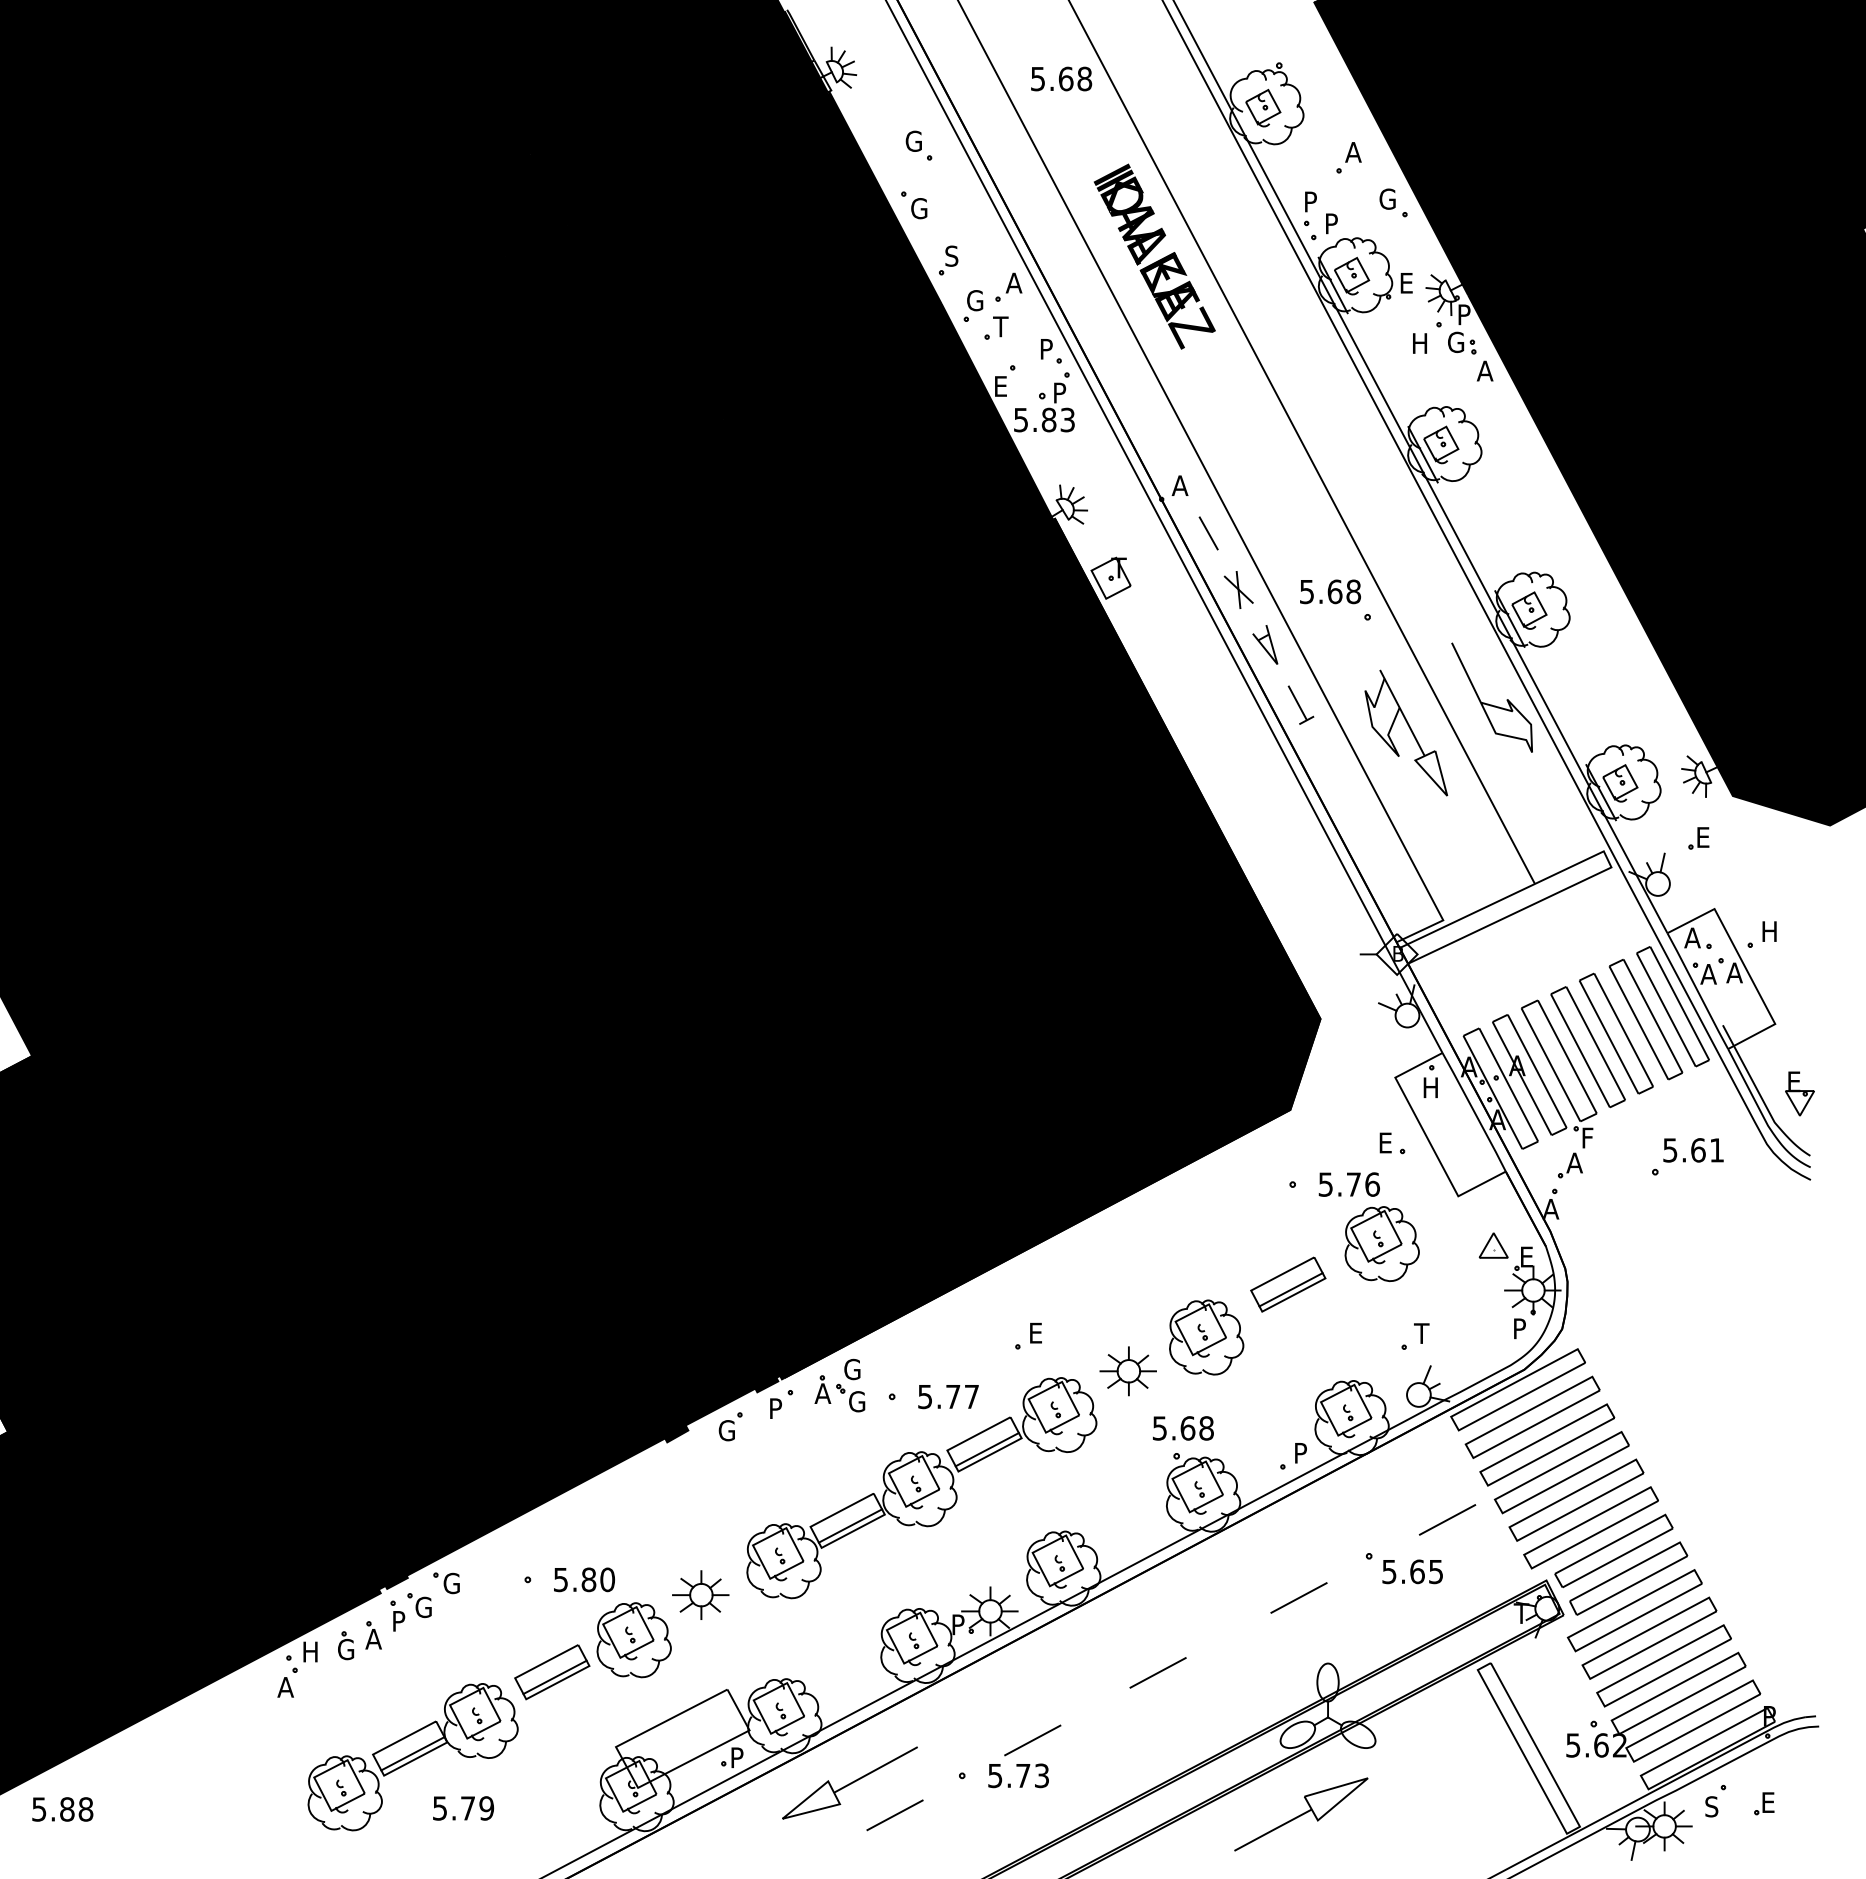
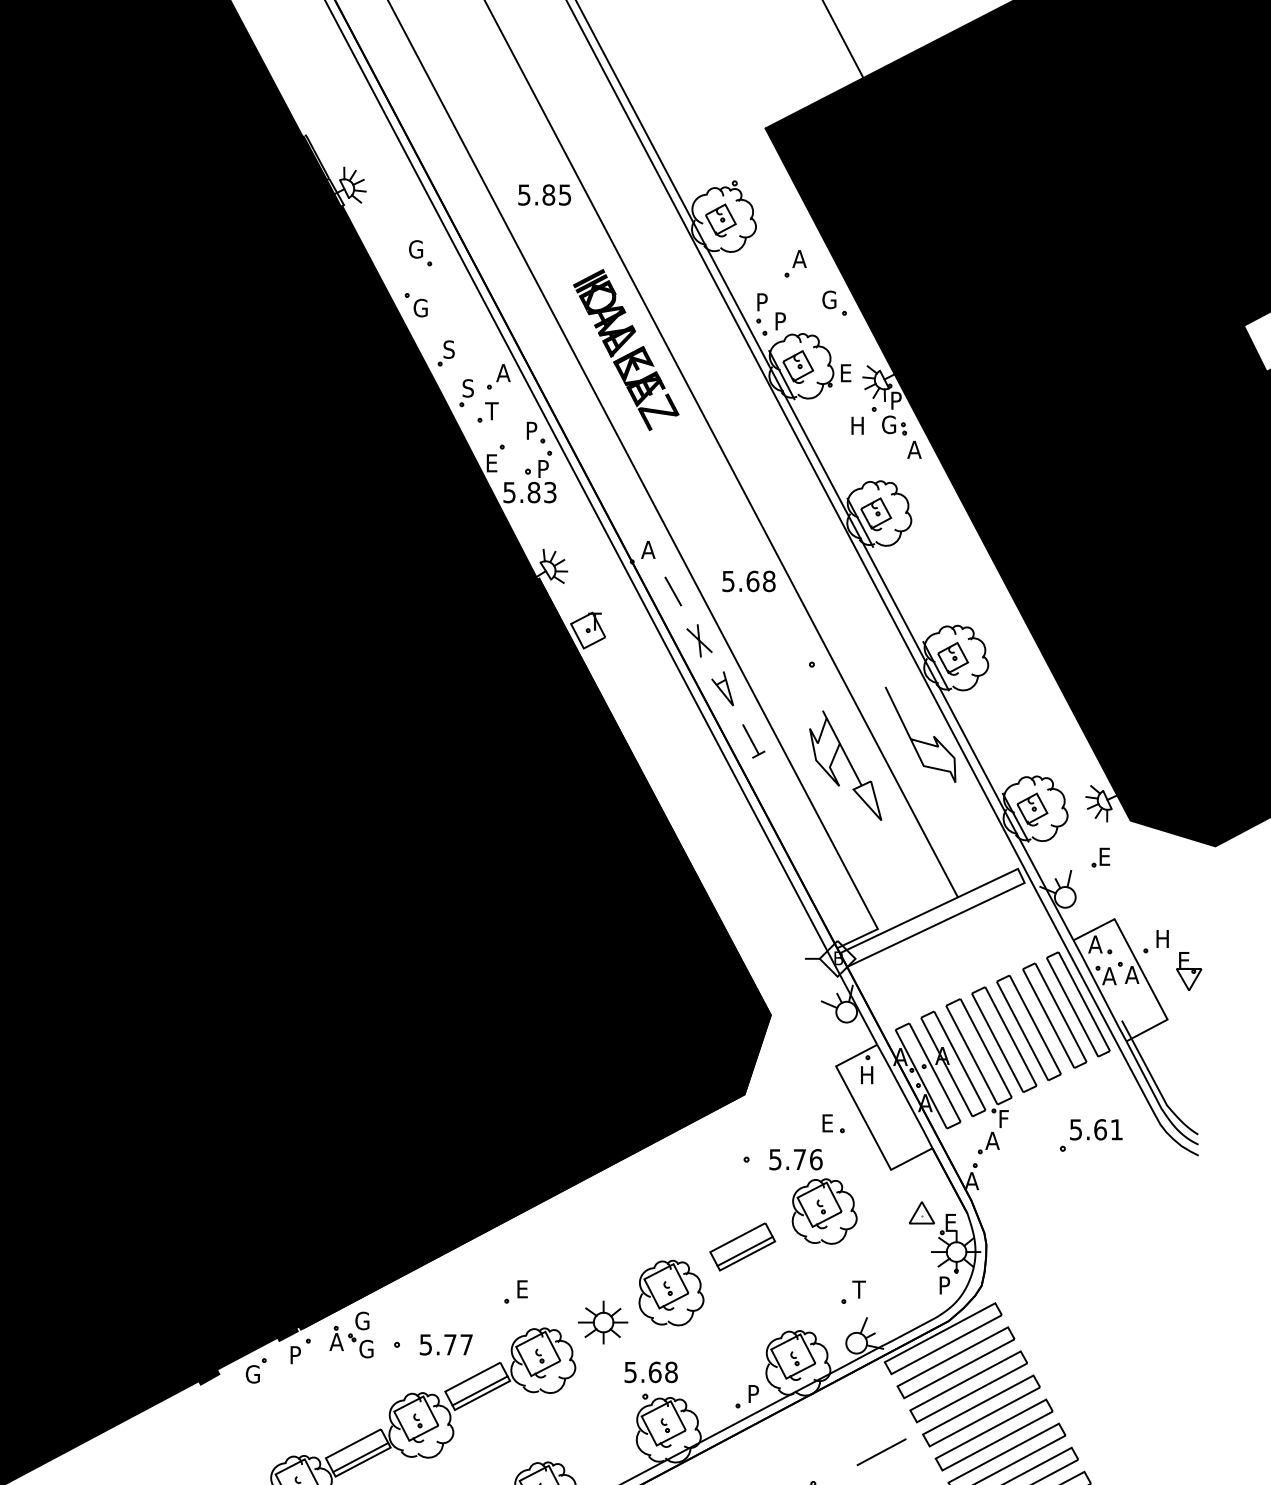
text: (1075, 78) -> (557, 194), 5.68 -> 5.85
text: (975, 300) -> (469, 388), G -> S
text: (1330, 591) -> (749, 581), moved
part: (1799, 1093) -> (1188, 971), moved

